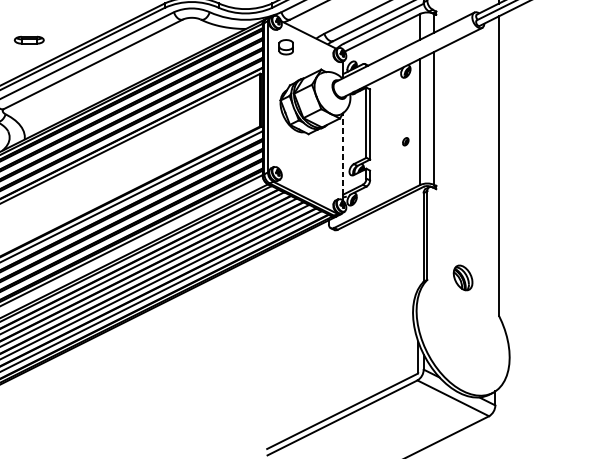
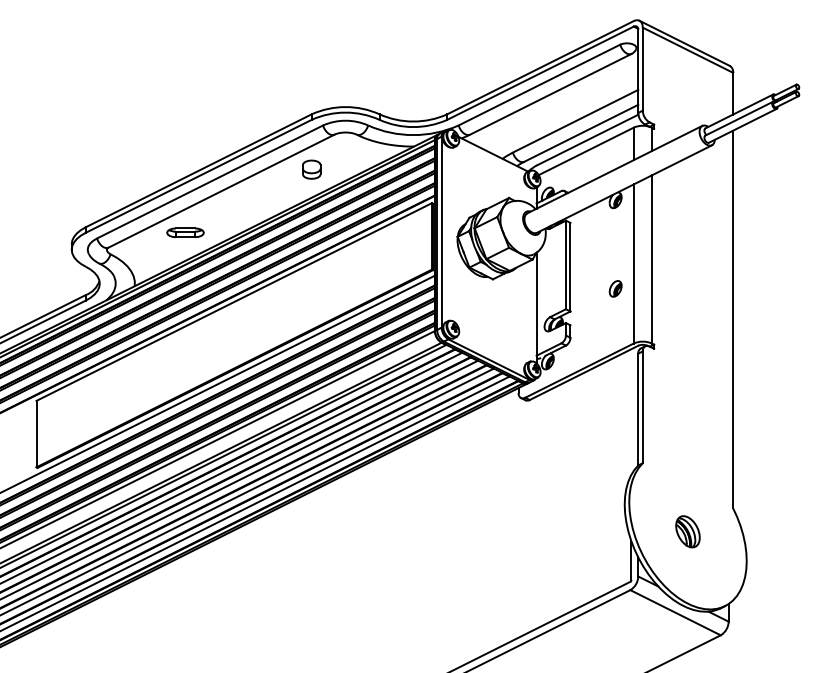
part: (29, 39) -> (185, 232), moved
part: (286, 47) -> (311, 169), moved
part: (405, 141) -> (615, 288), size x1.67
line: (343, 153) -> (536, 303), dashed -> solid
part: (462, 277) -> (687, 531), moved

